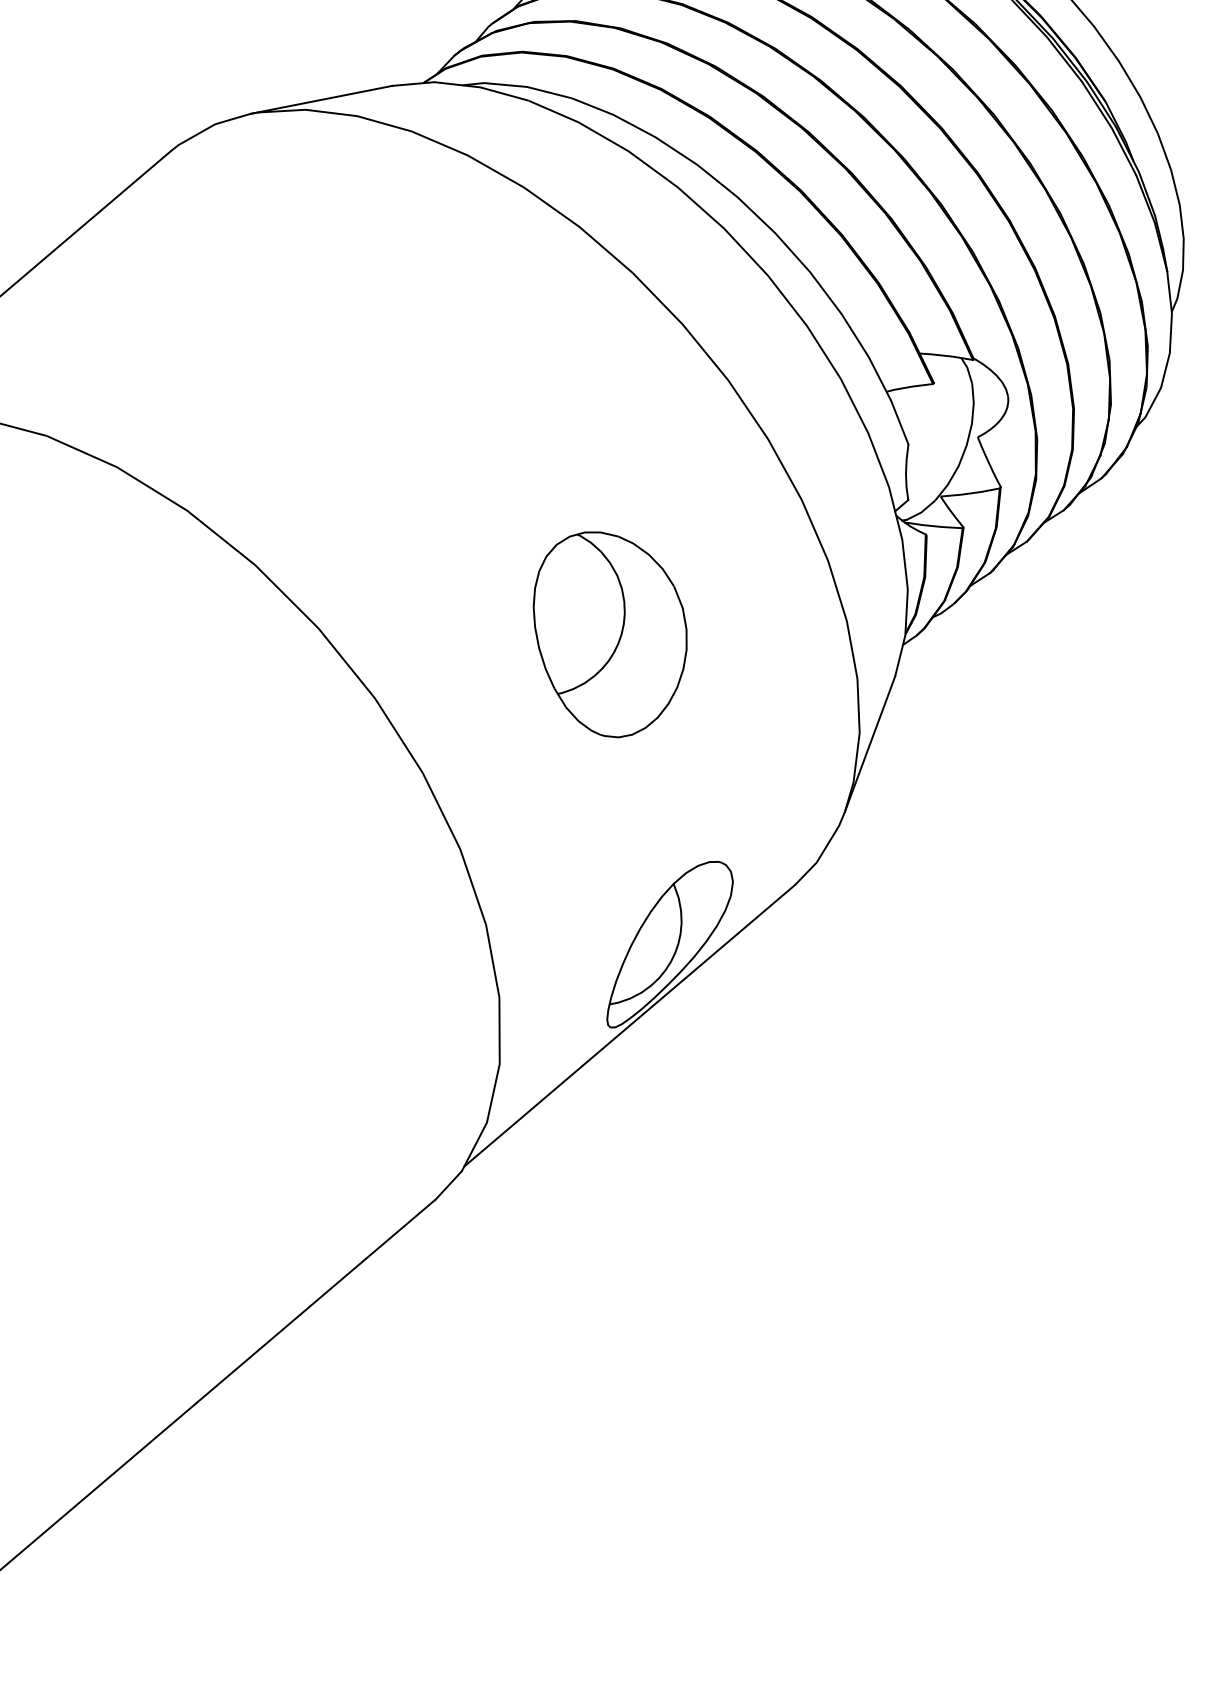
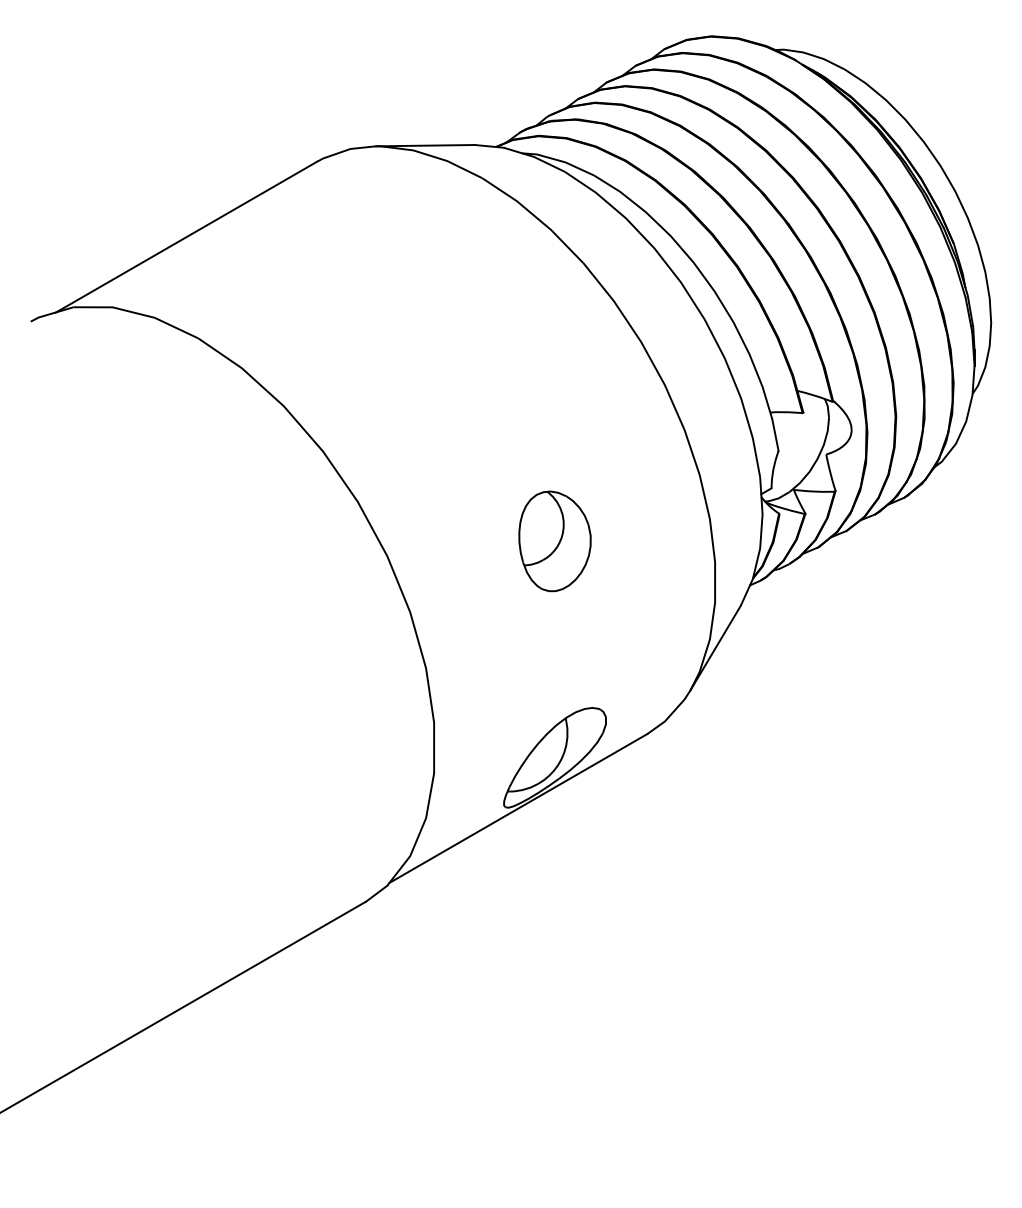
part: (611, 633) -> (554, 541), size x0.7

